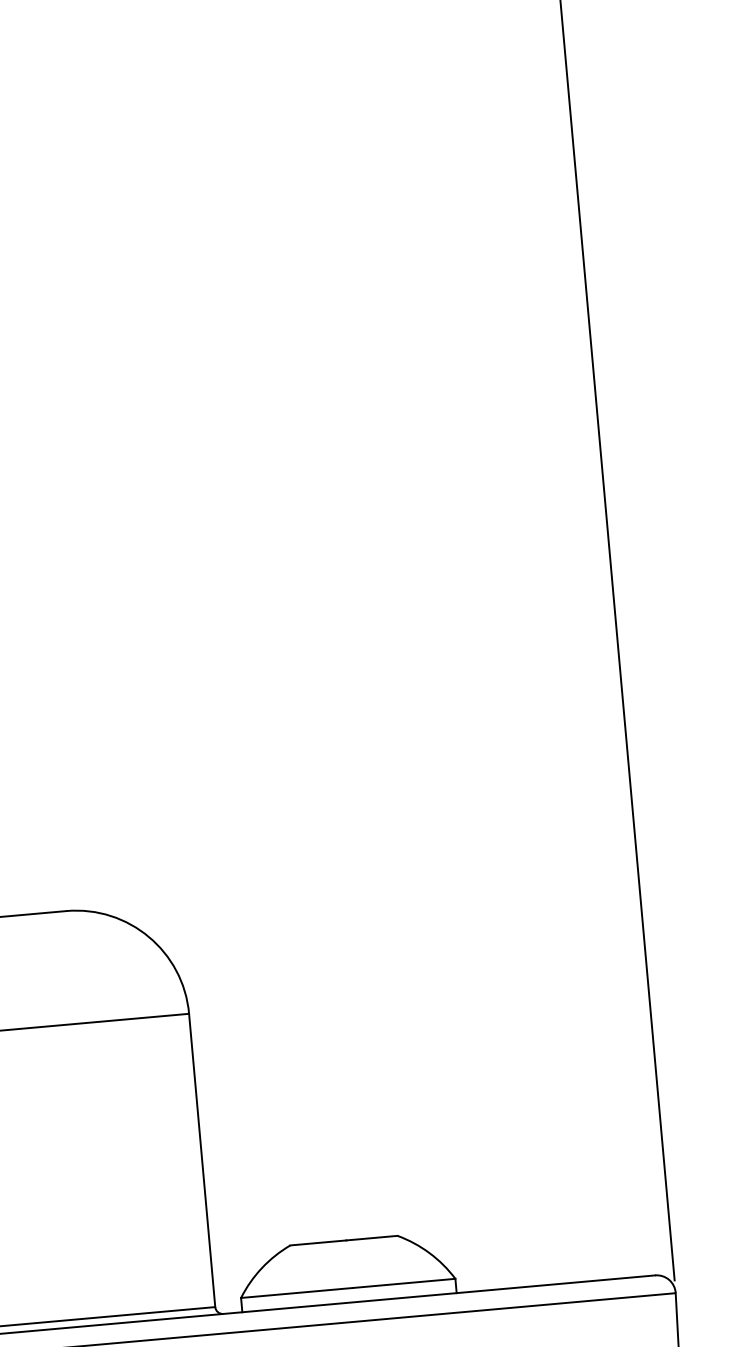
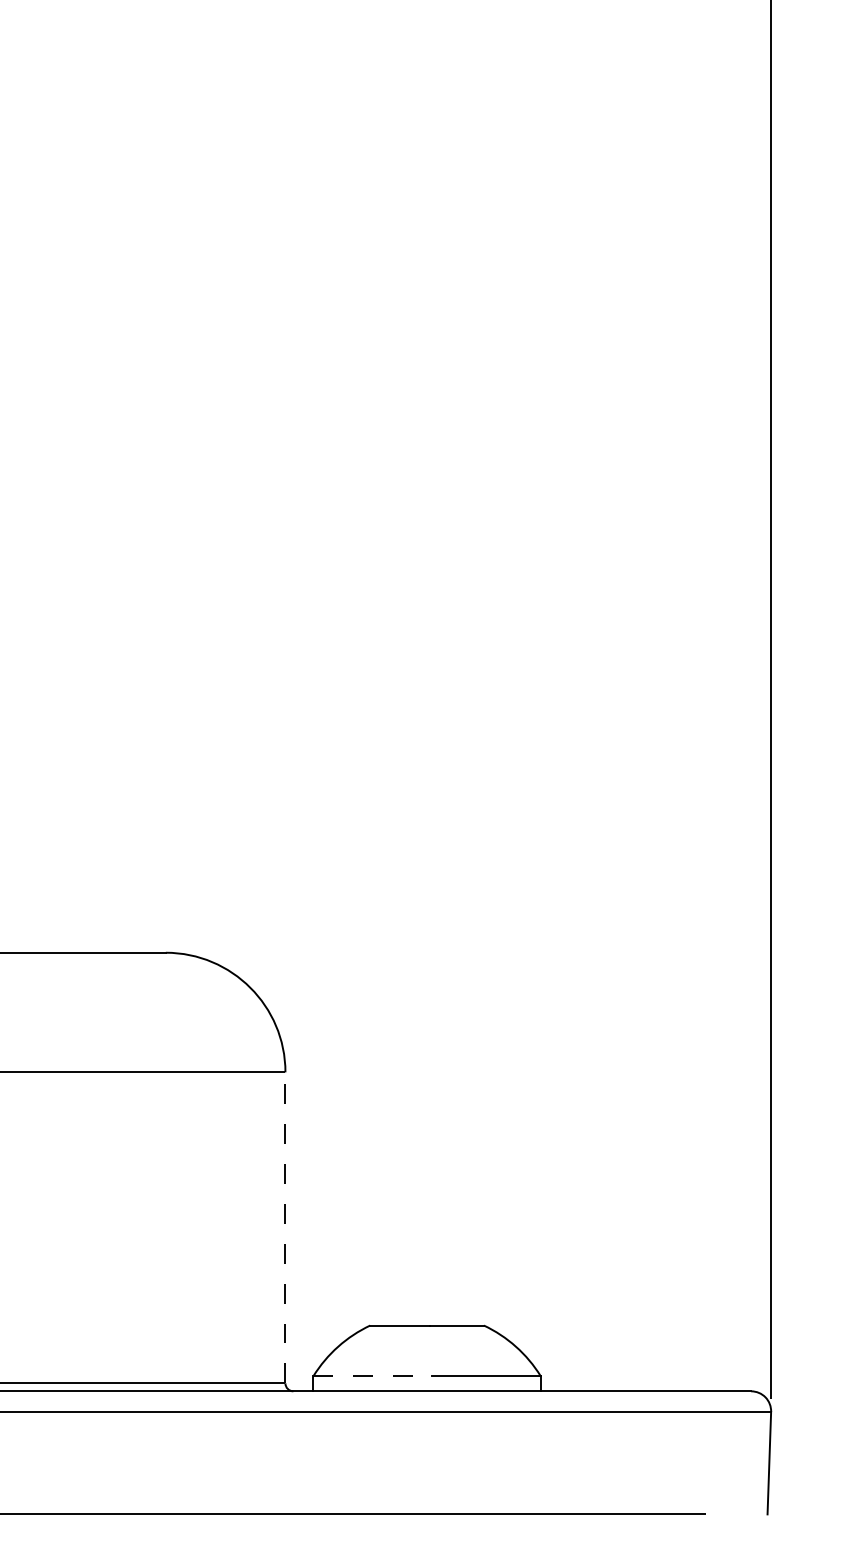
line: (202, 1160) -> (285, 1227), solid -> dashed
line: (297, 1293) -> (373, 1376), solid -> dashed

